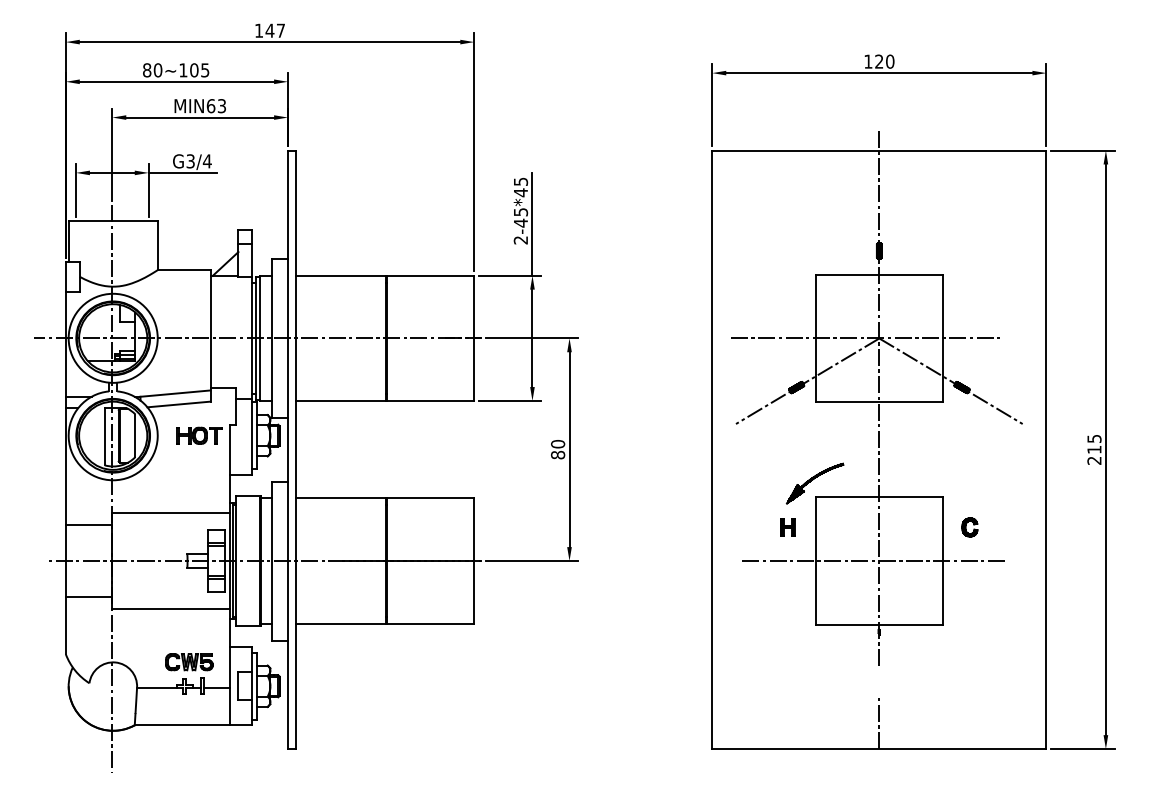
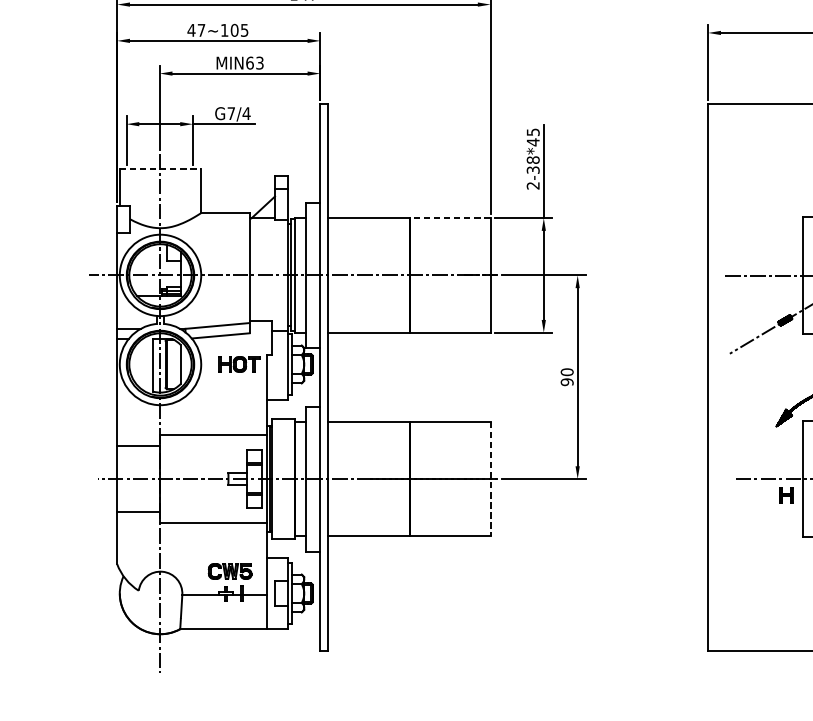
text: (152, 70) -> (196, 30), 80~105 -> 47~105
text: (190, 161) -> (231, 113), G3/4 -> G7/4
text: (520, 217) -> (532, 164), 2-45*45 -> 2-38*45
line: (113, 221) -> (160, 168), solid -> dashed
line: (430, 275) -> (450, 217), solid -> dashed
text: (558, 454) -> (567, 381), 80 -> 90
part: (787, 527) -> (786, 494), moved
line: (474, 561) -> (490, 479), solid -> dashed

